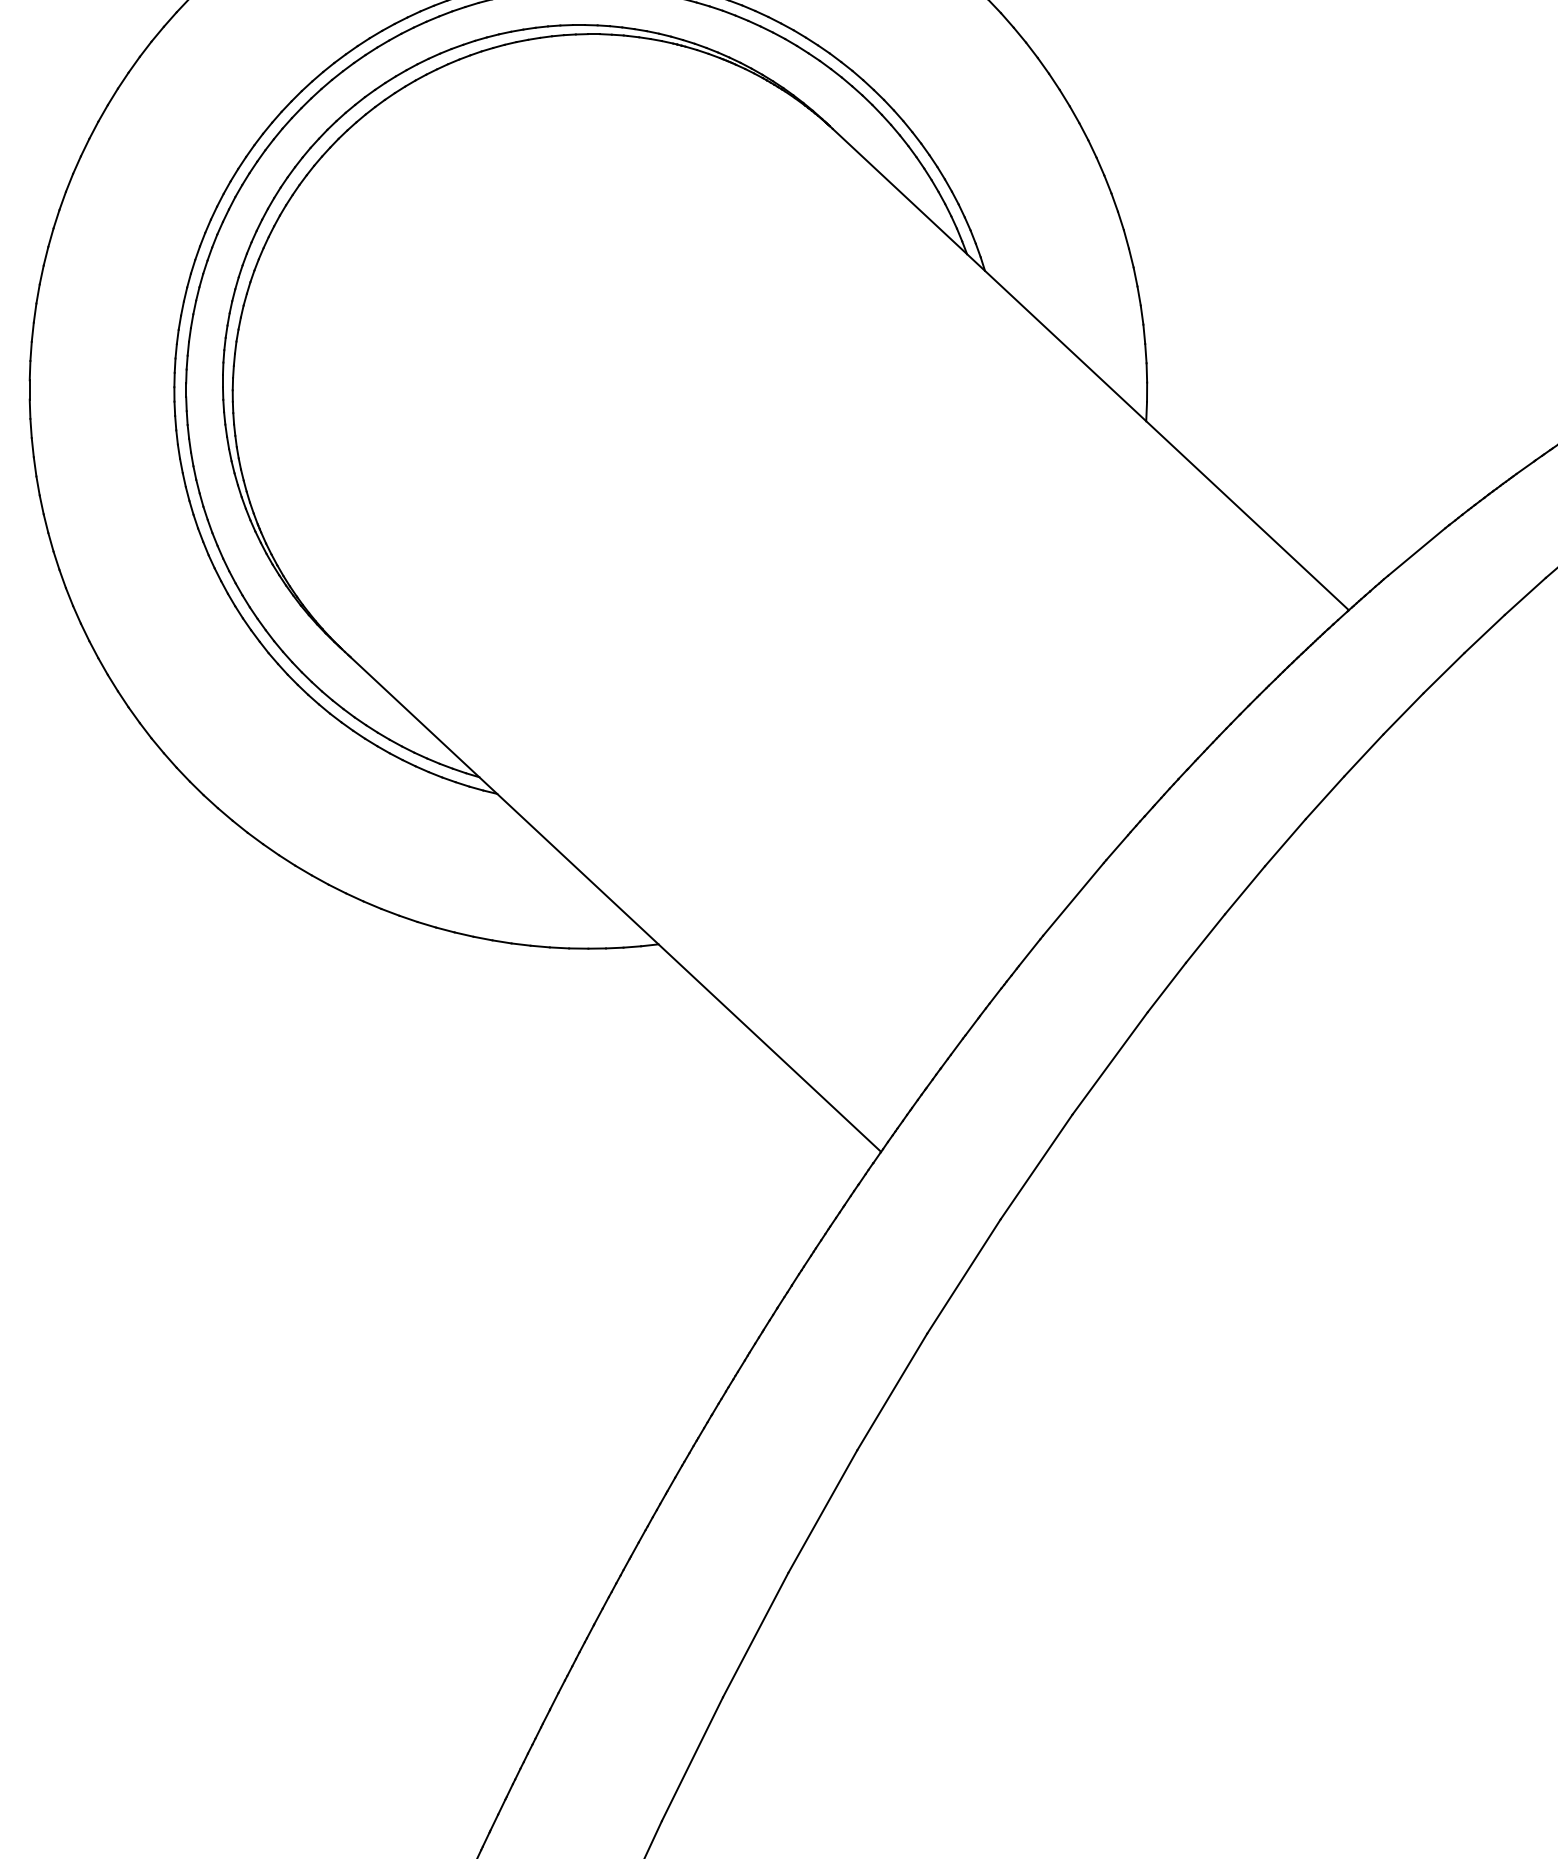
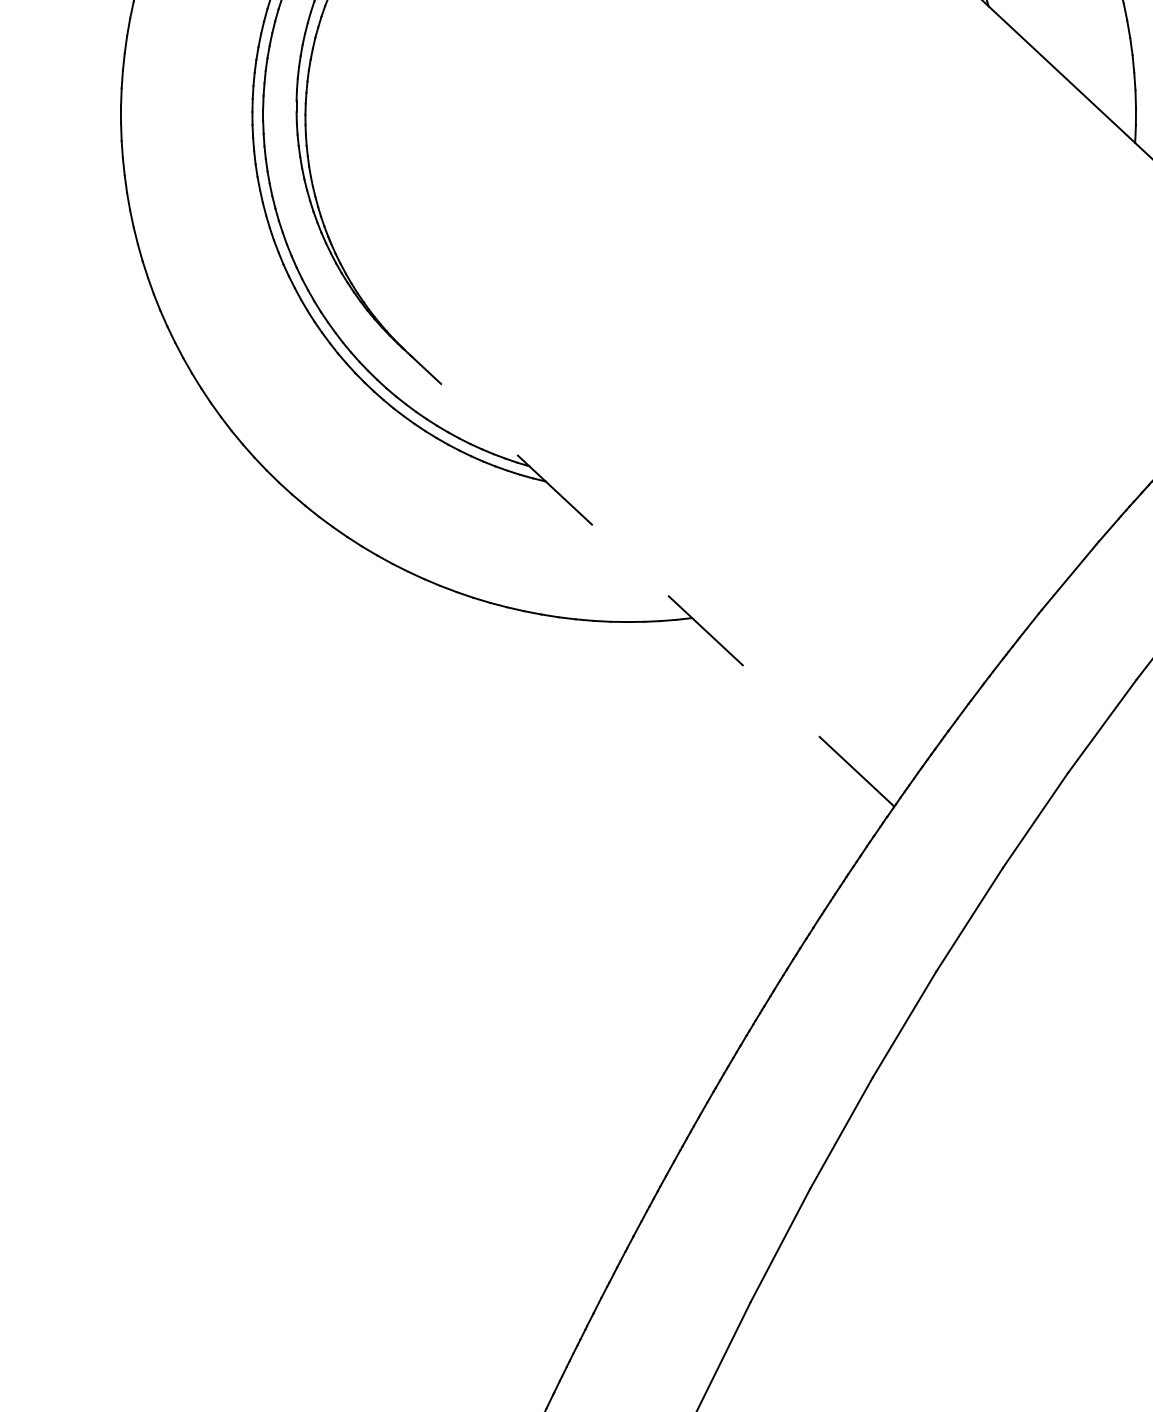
line: (613, 901) -> (651, 579), solid -> dashed

